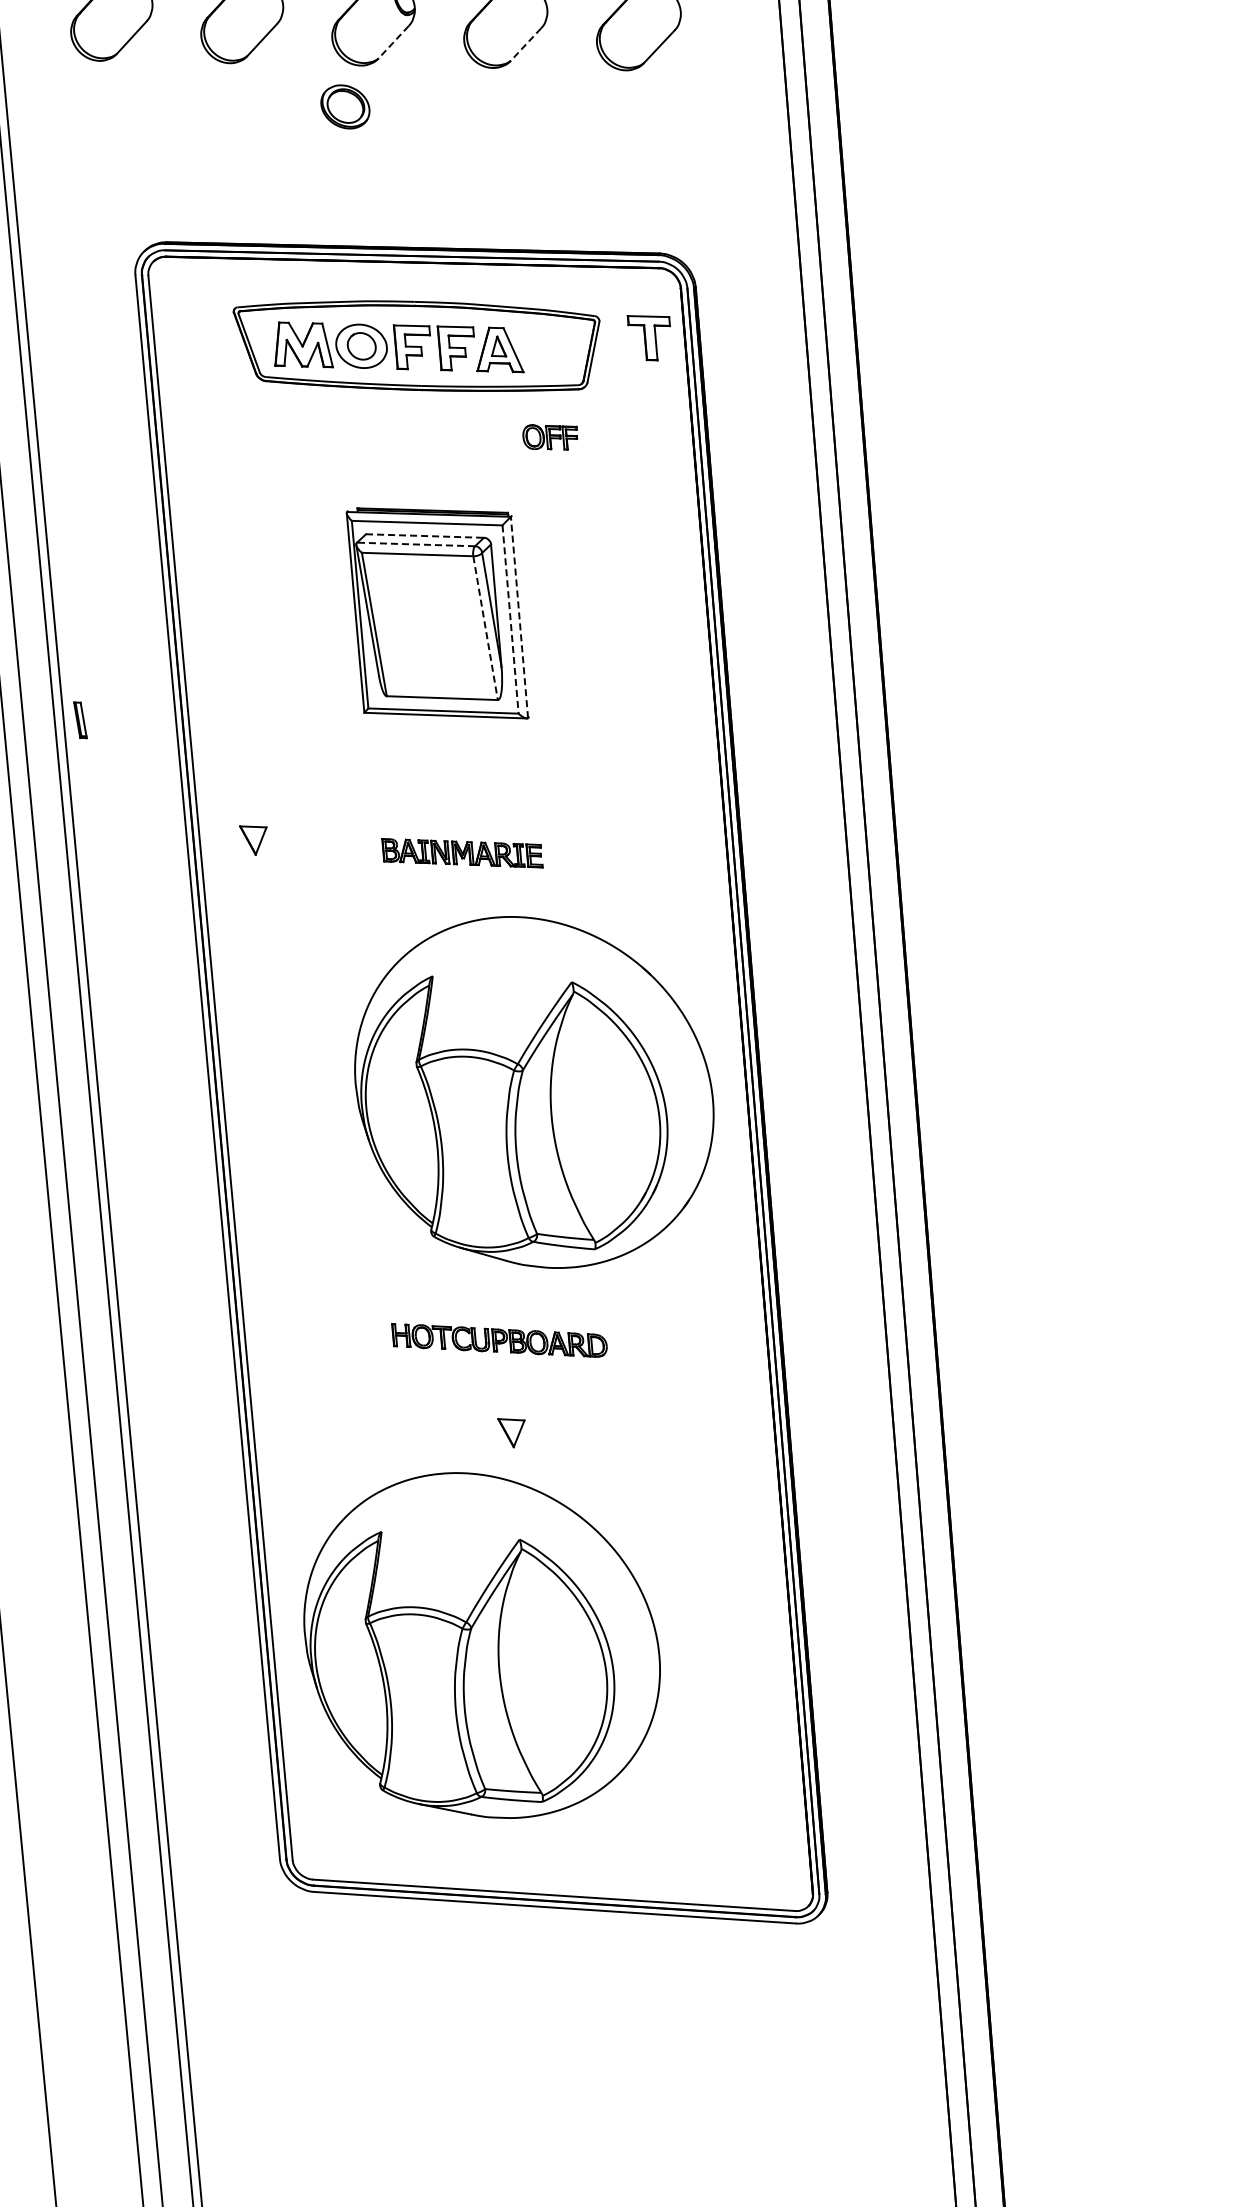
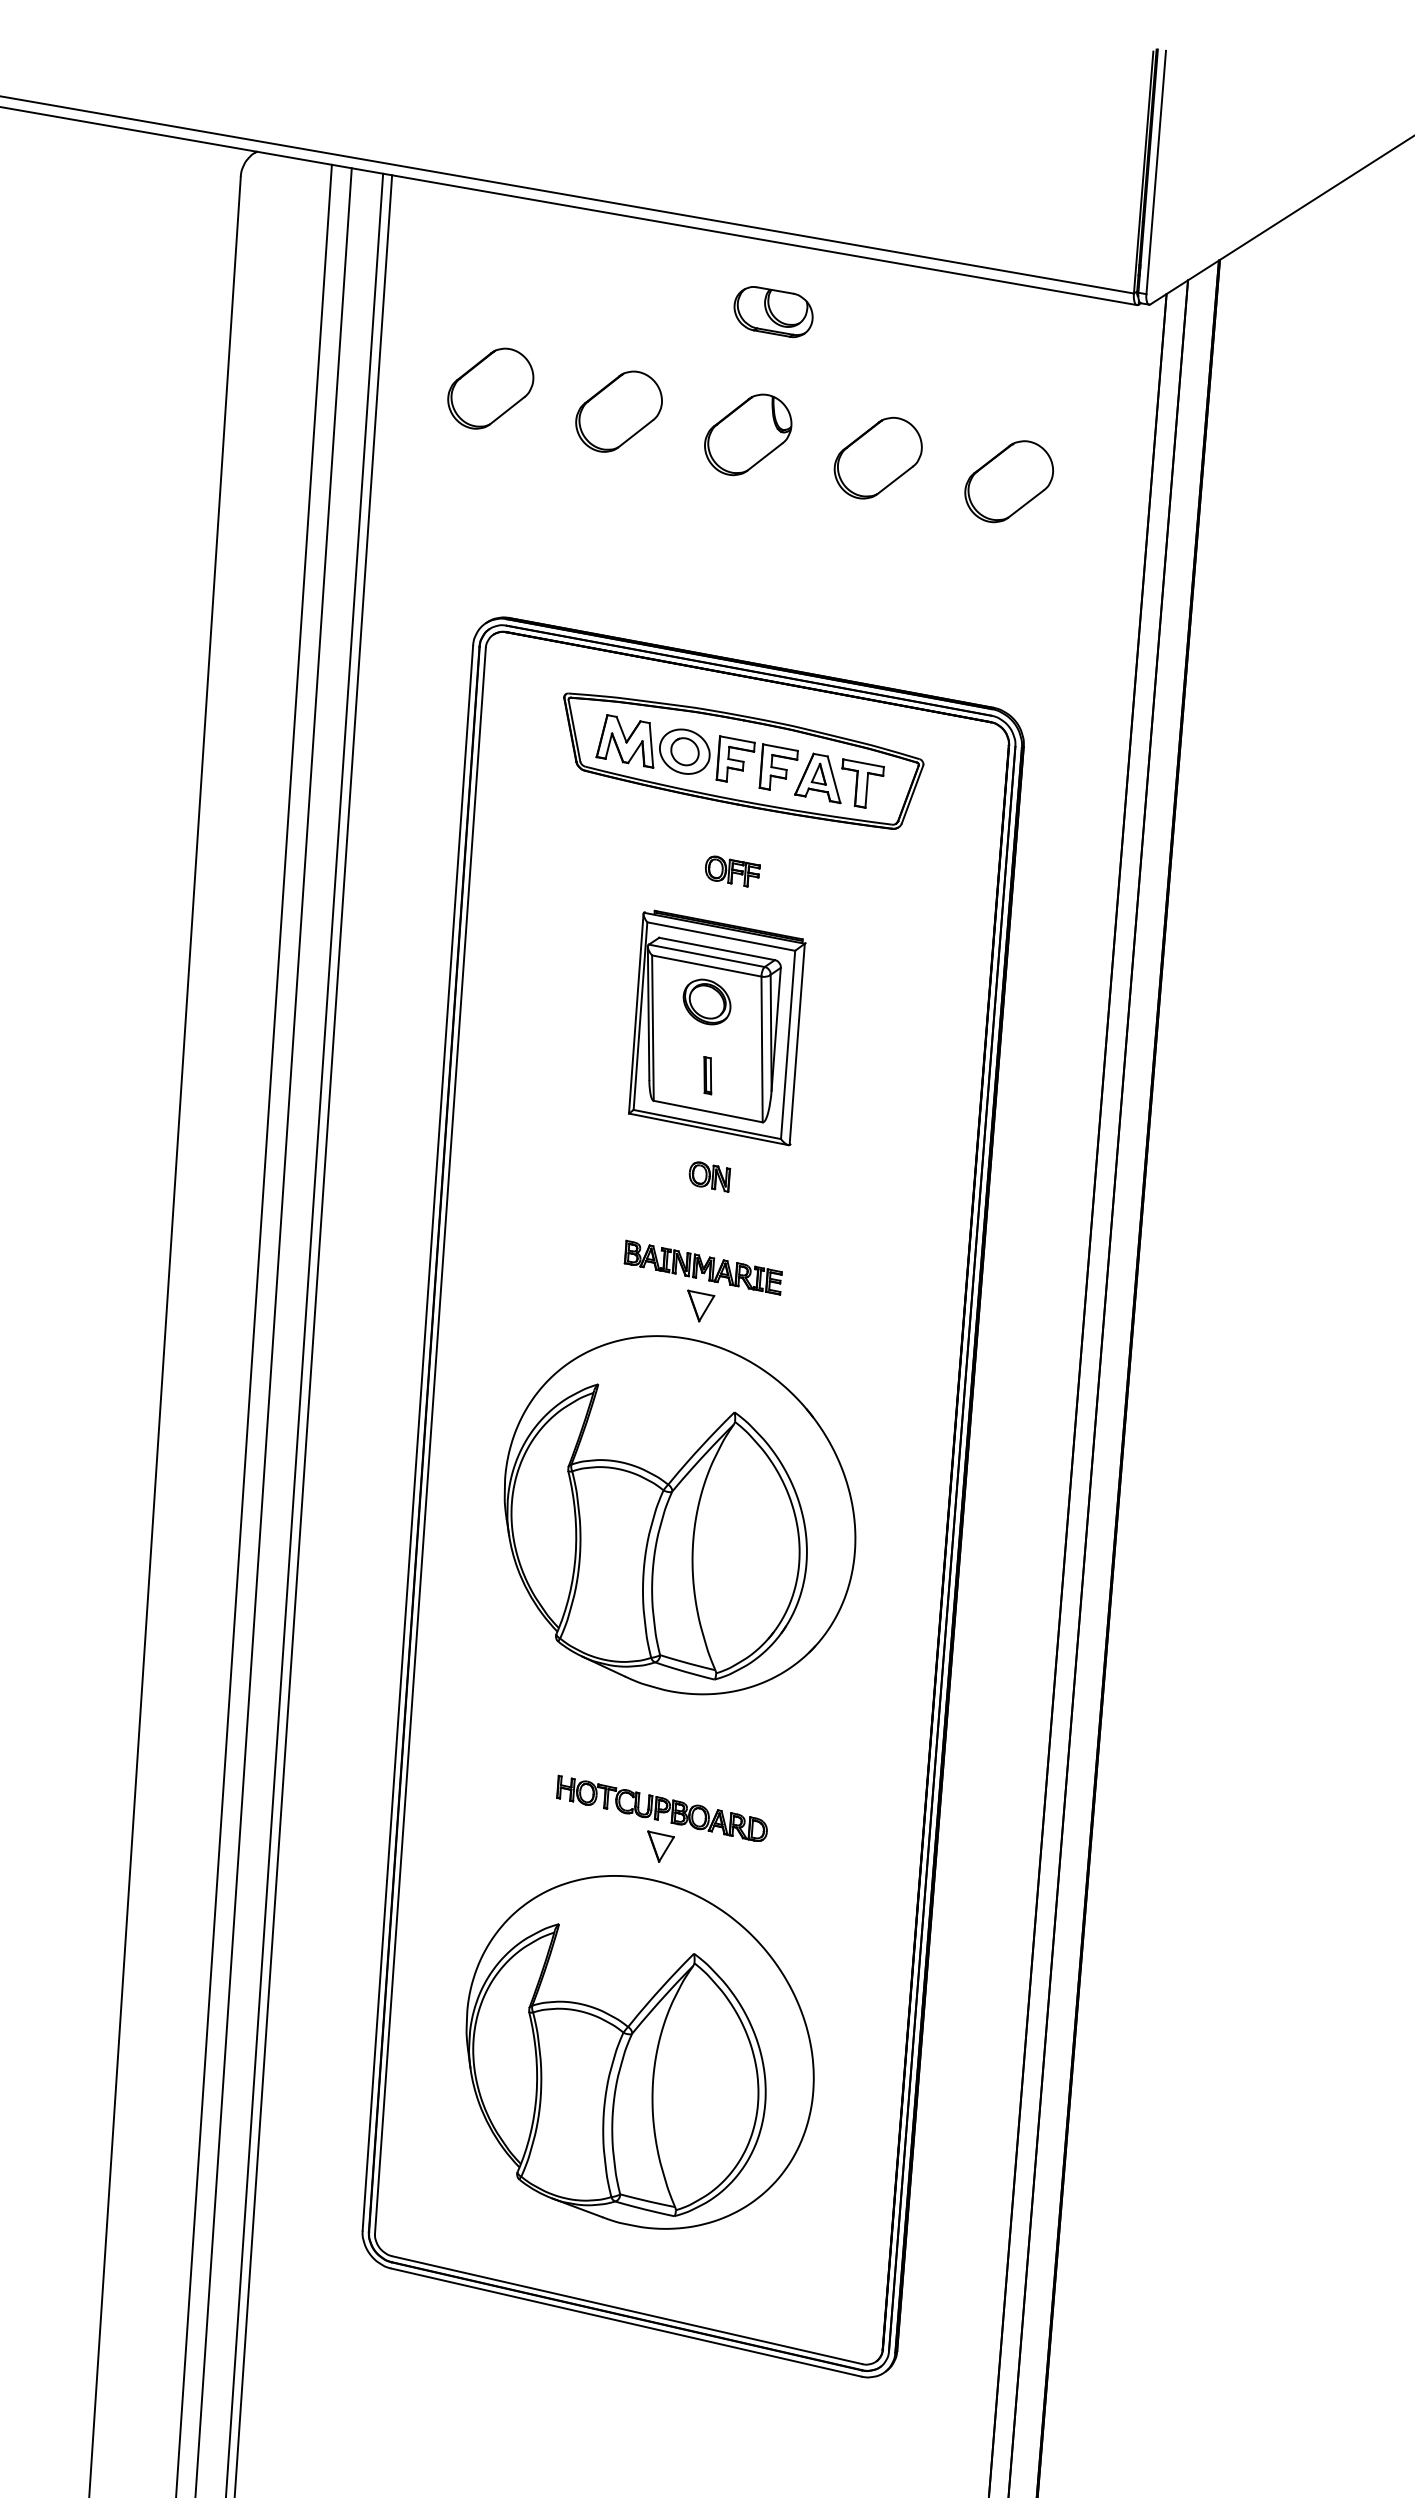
line: (394, 41) -> (765, 456), dashed -> solid
line: (525, 44) -> (894, 480), dashed -> solid
part: (344, 106) -> (706, 1001), moved
part: (650, 336) -> (862, 783), moved
part: (550, 437) -> (732, 871), moved
line: (425, 535) -> (717, 948), dashed -> solid
line: (415, 544) -> (706, 955), dashed -> solid
line: (519, 617) -> (797, 1044), dashed -> solid
line: (511, 620) -> (788, 1045), dashed -> solid
line: (486, 628) -> (762, 1049), dashed -> solid
part: (80, 720) -> (707, 1075), moved
part: (453, 762) -> (709, 1176), added
part: (255, 838) -> (701, 1305), moved
part: (533, 1092) -> (679, 1515), moved
part: (498, 1338) -> (661, 1807), moved
part: (481, 1645) -> (639, 2052), moved

